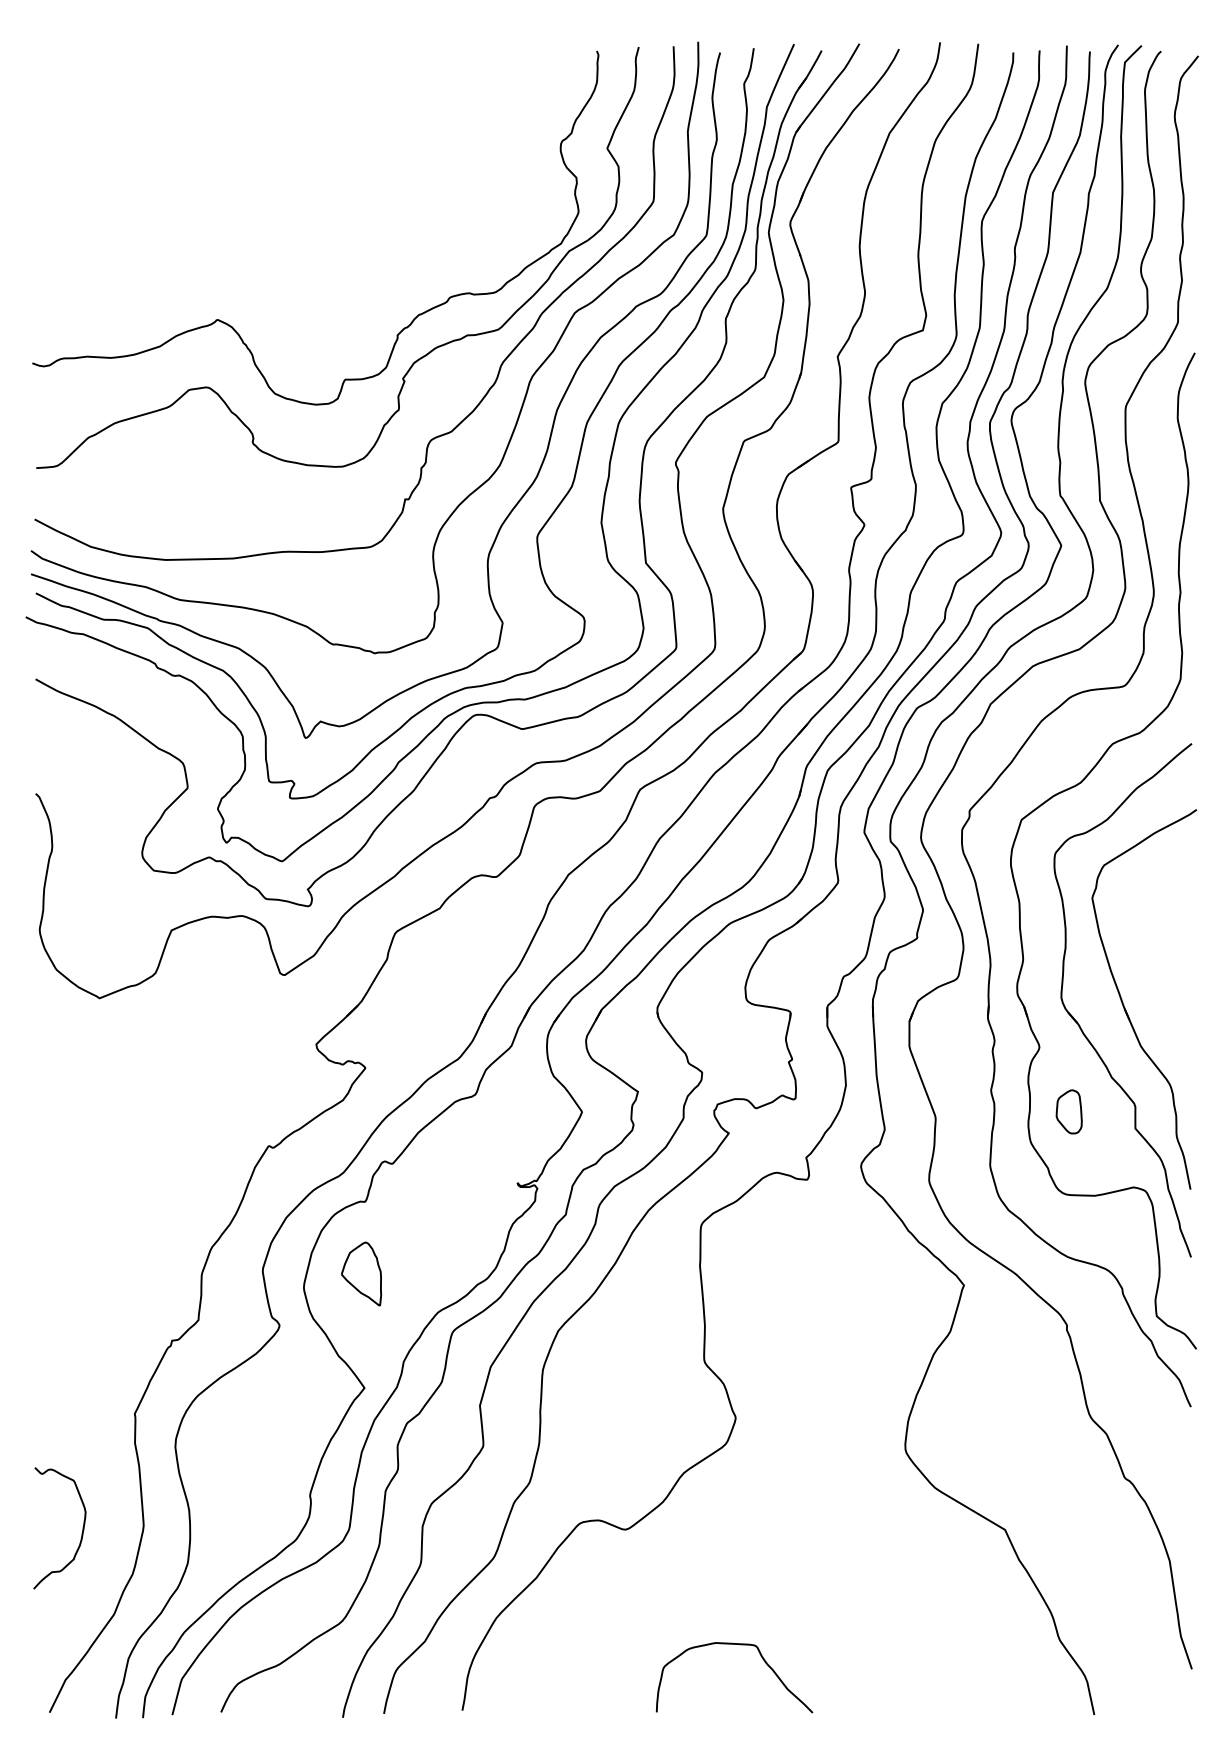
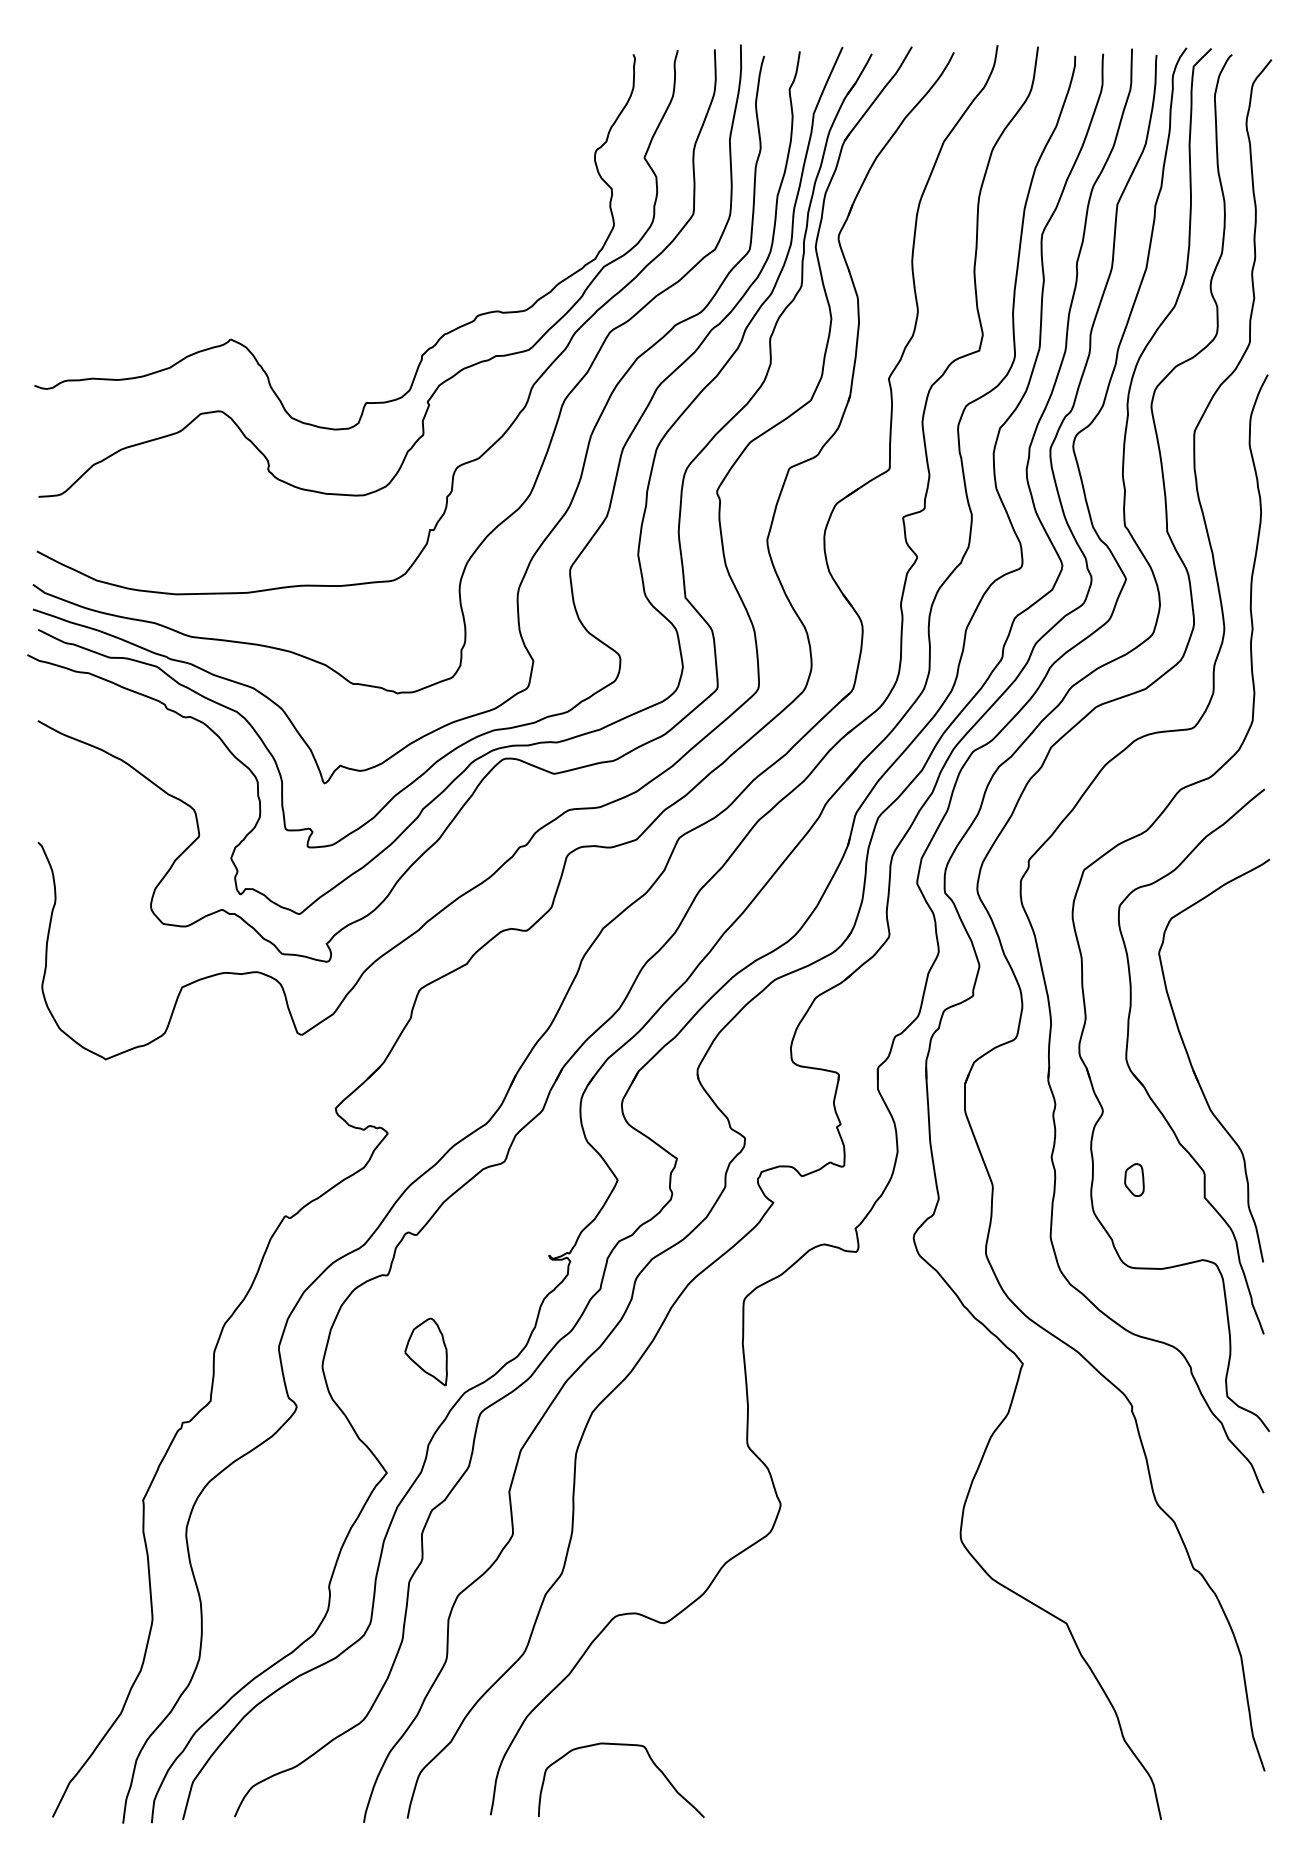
part: (1068, 1111) -> (1133, 1179), size x0.7
part: (361, 1273) -> (426, 1351), moved
curve: (81, 1533) -> (86, 1627), removed
curve: (739, 1645) -> (626, 1746), moved

